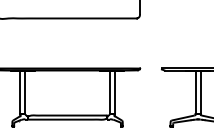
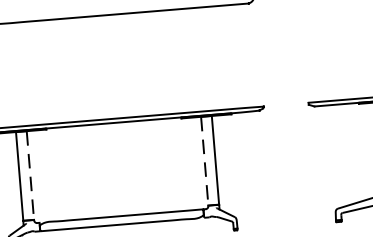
line: (25, 92) -> (30, 175), solid -> dashed
line: (109, 92) -> (204, 161), solid -> dashed

